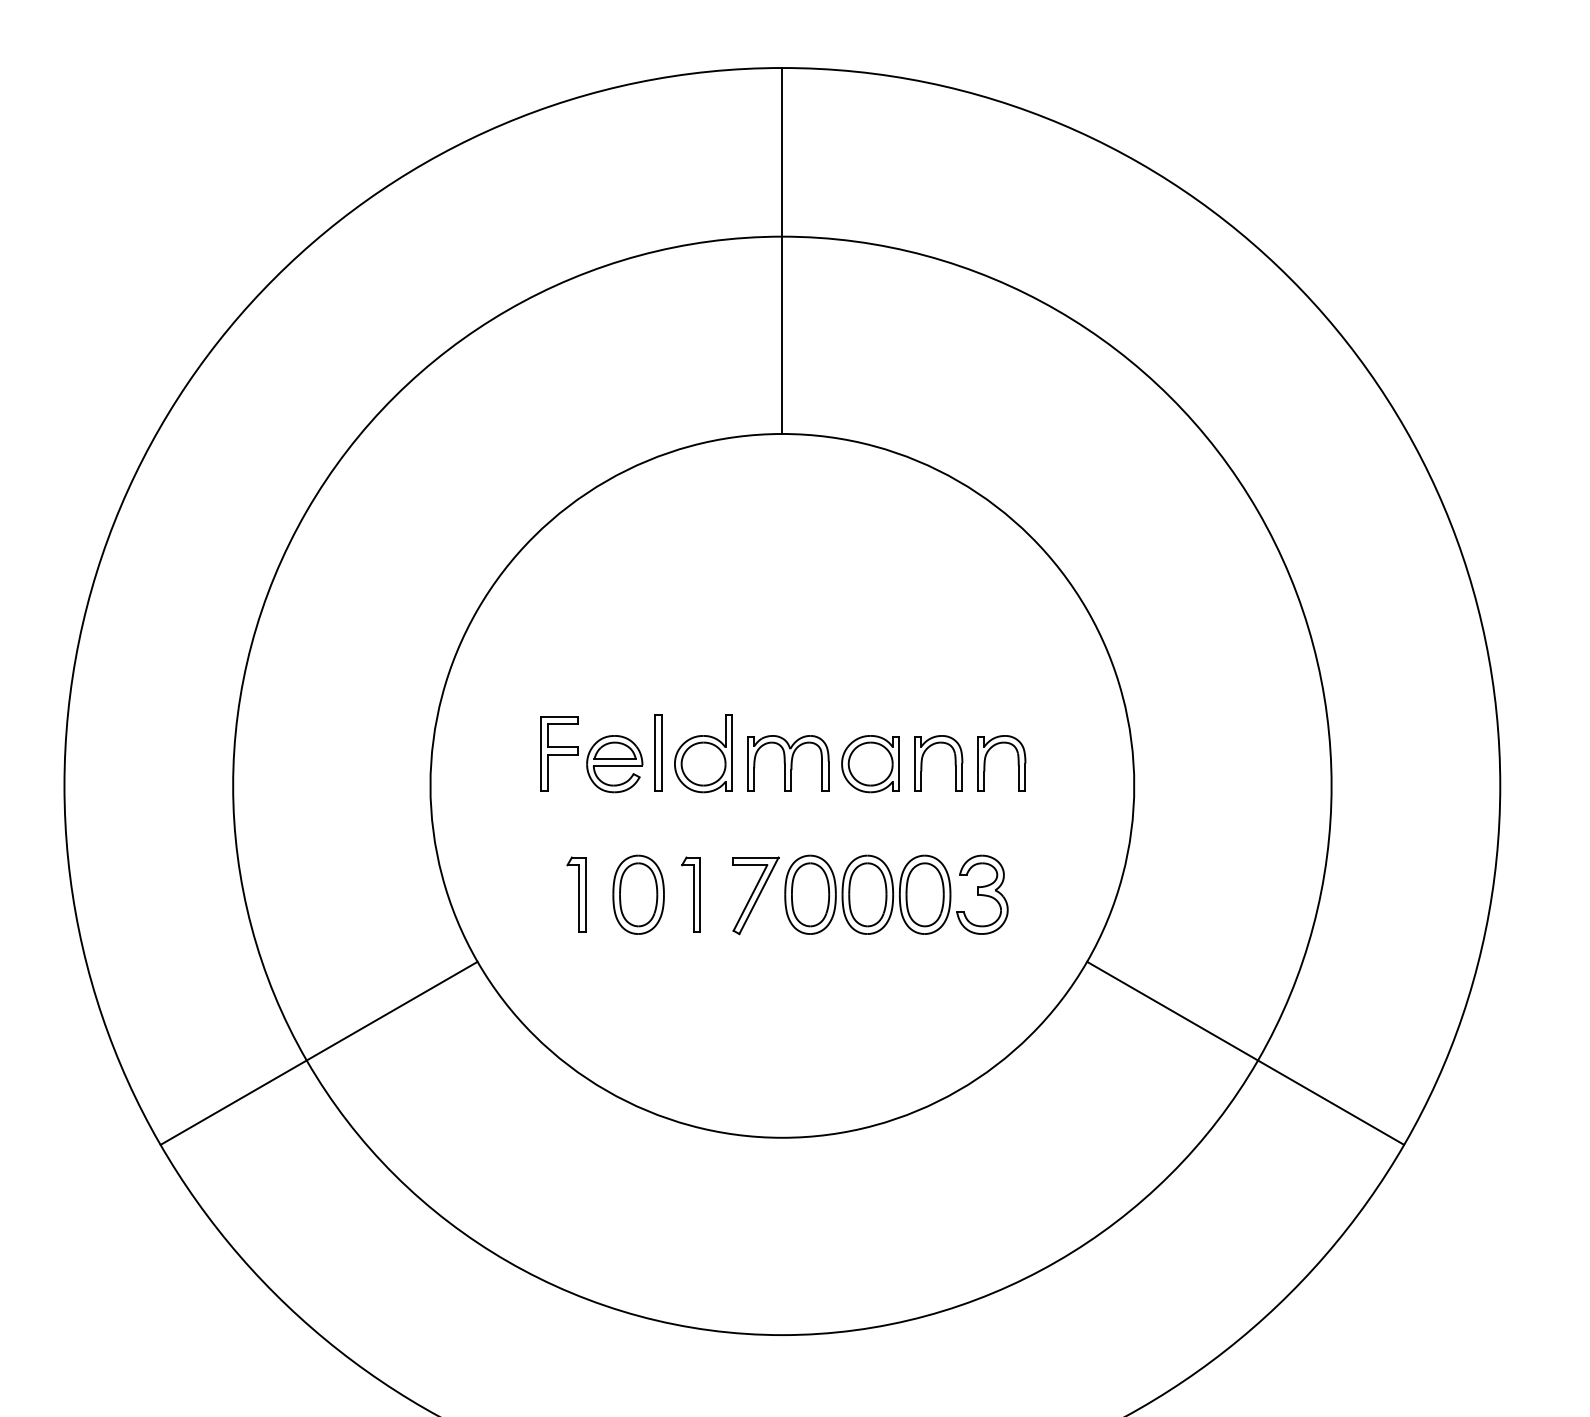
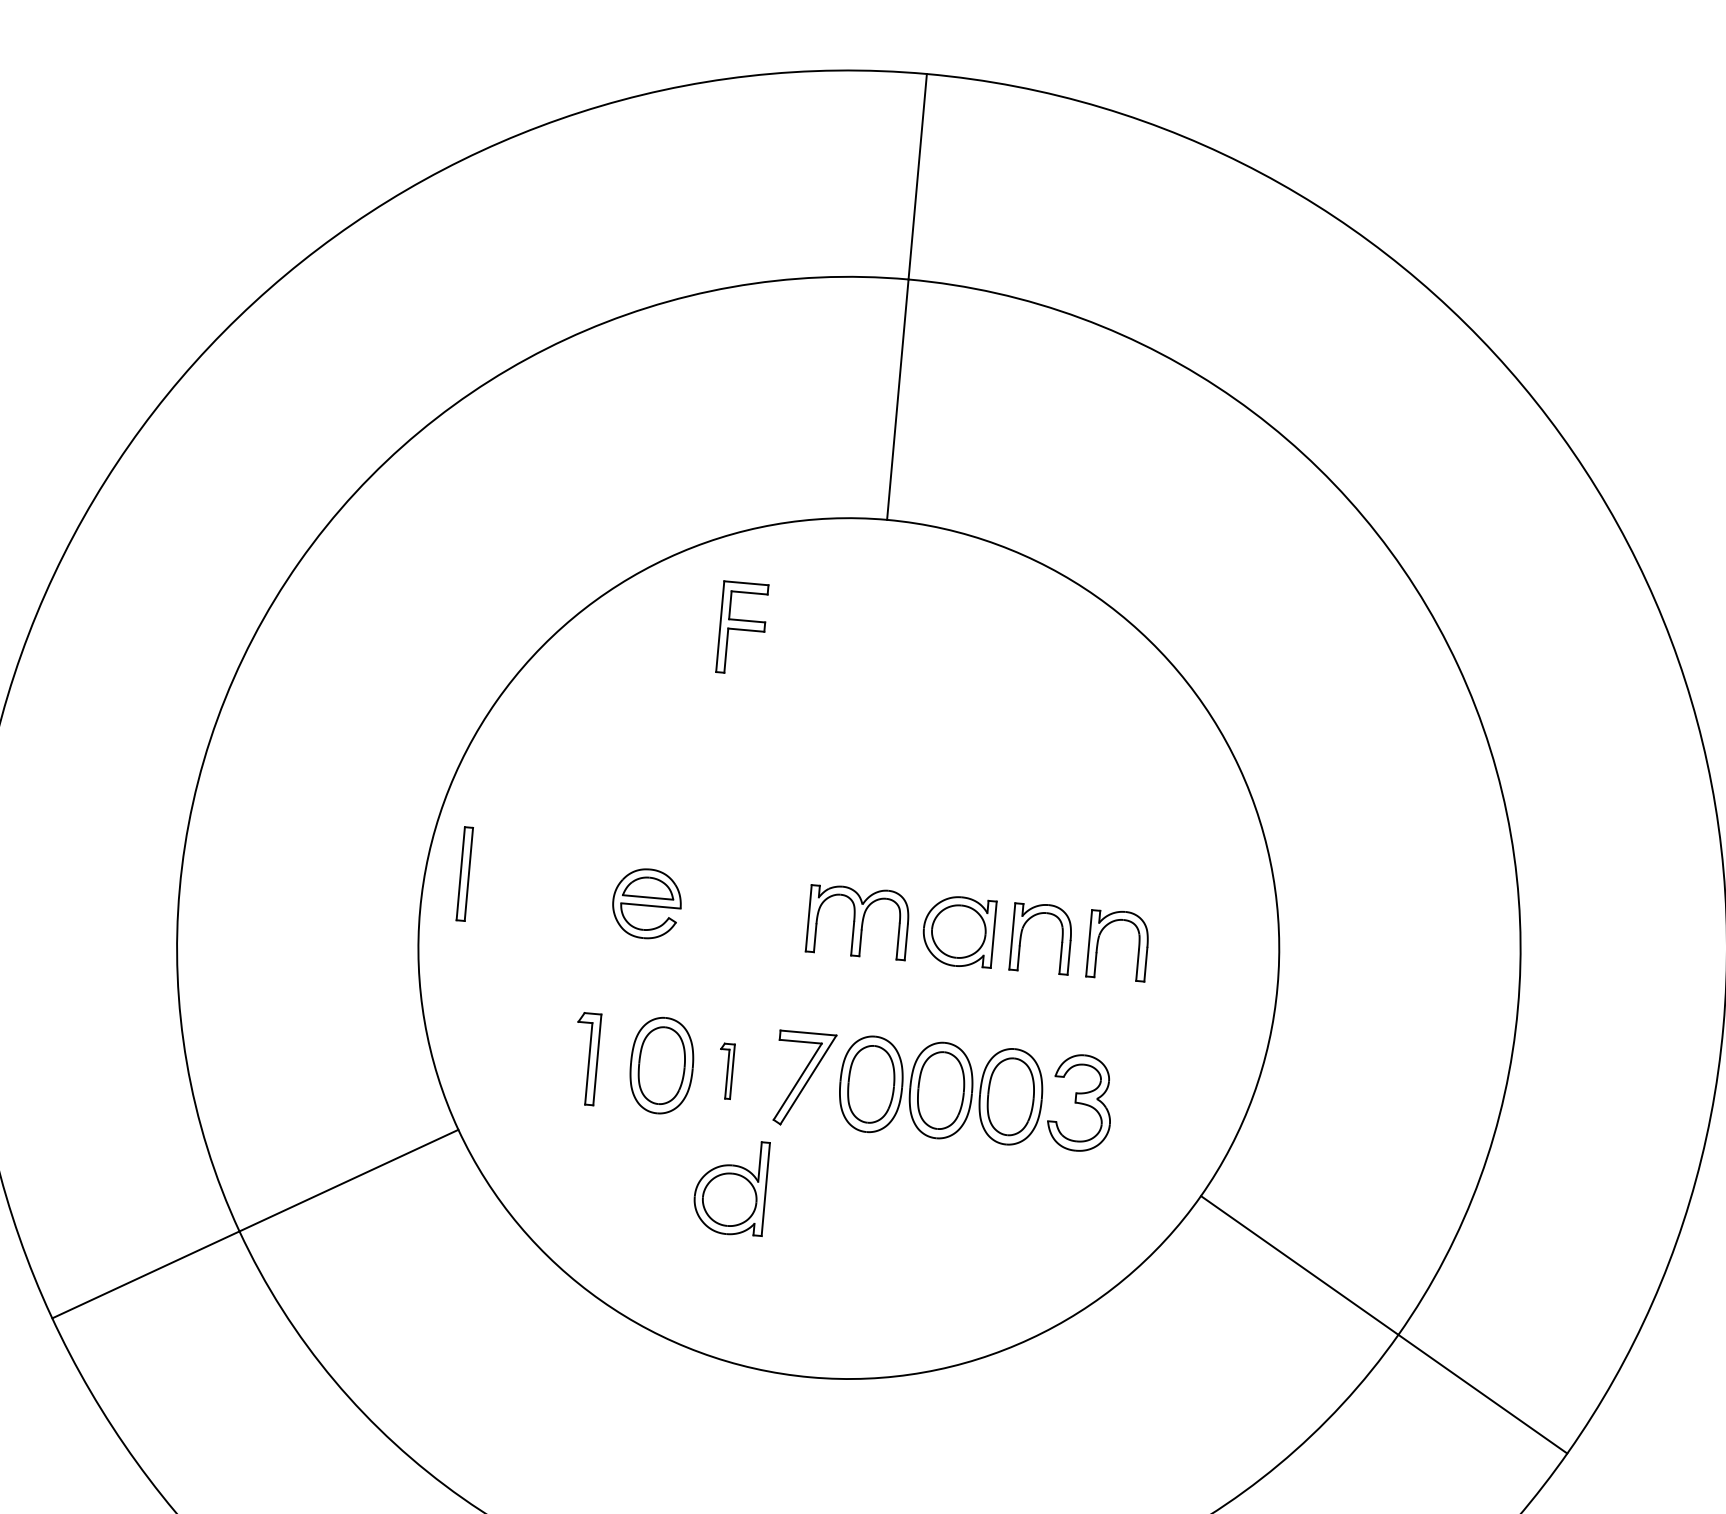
part: (658, 752) -> (465, 873), moved
part: (559, 753) -> (742, 627), moved
part: (703, 753) -> (730, 1186), moved
part: (690, 894) -> (725, 1070), size x0.6

